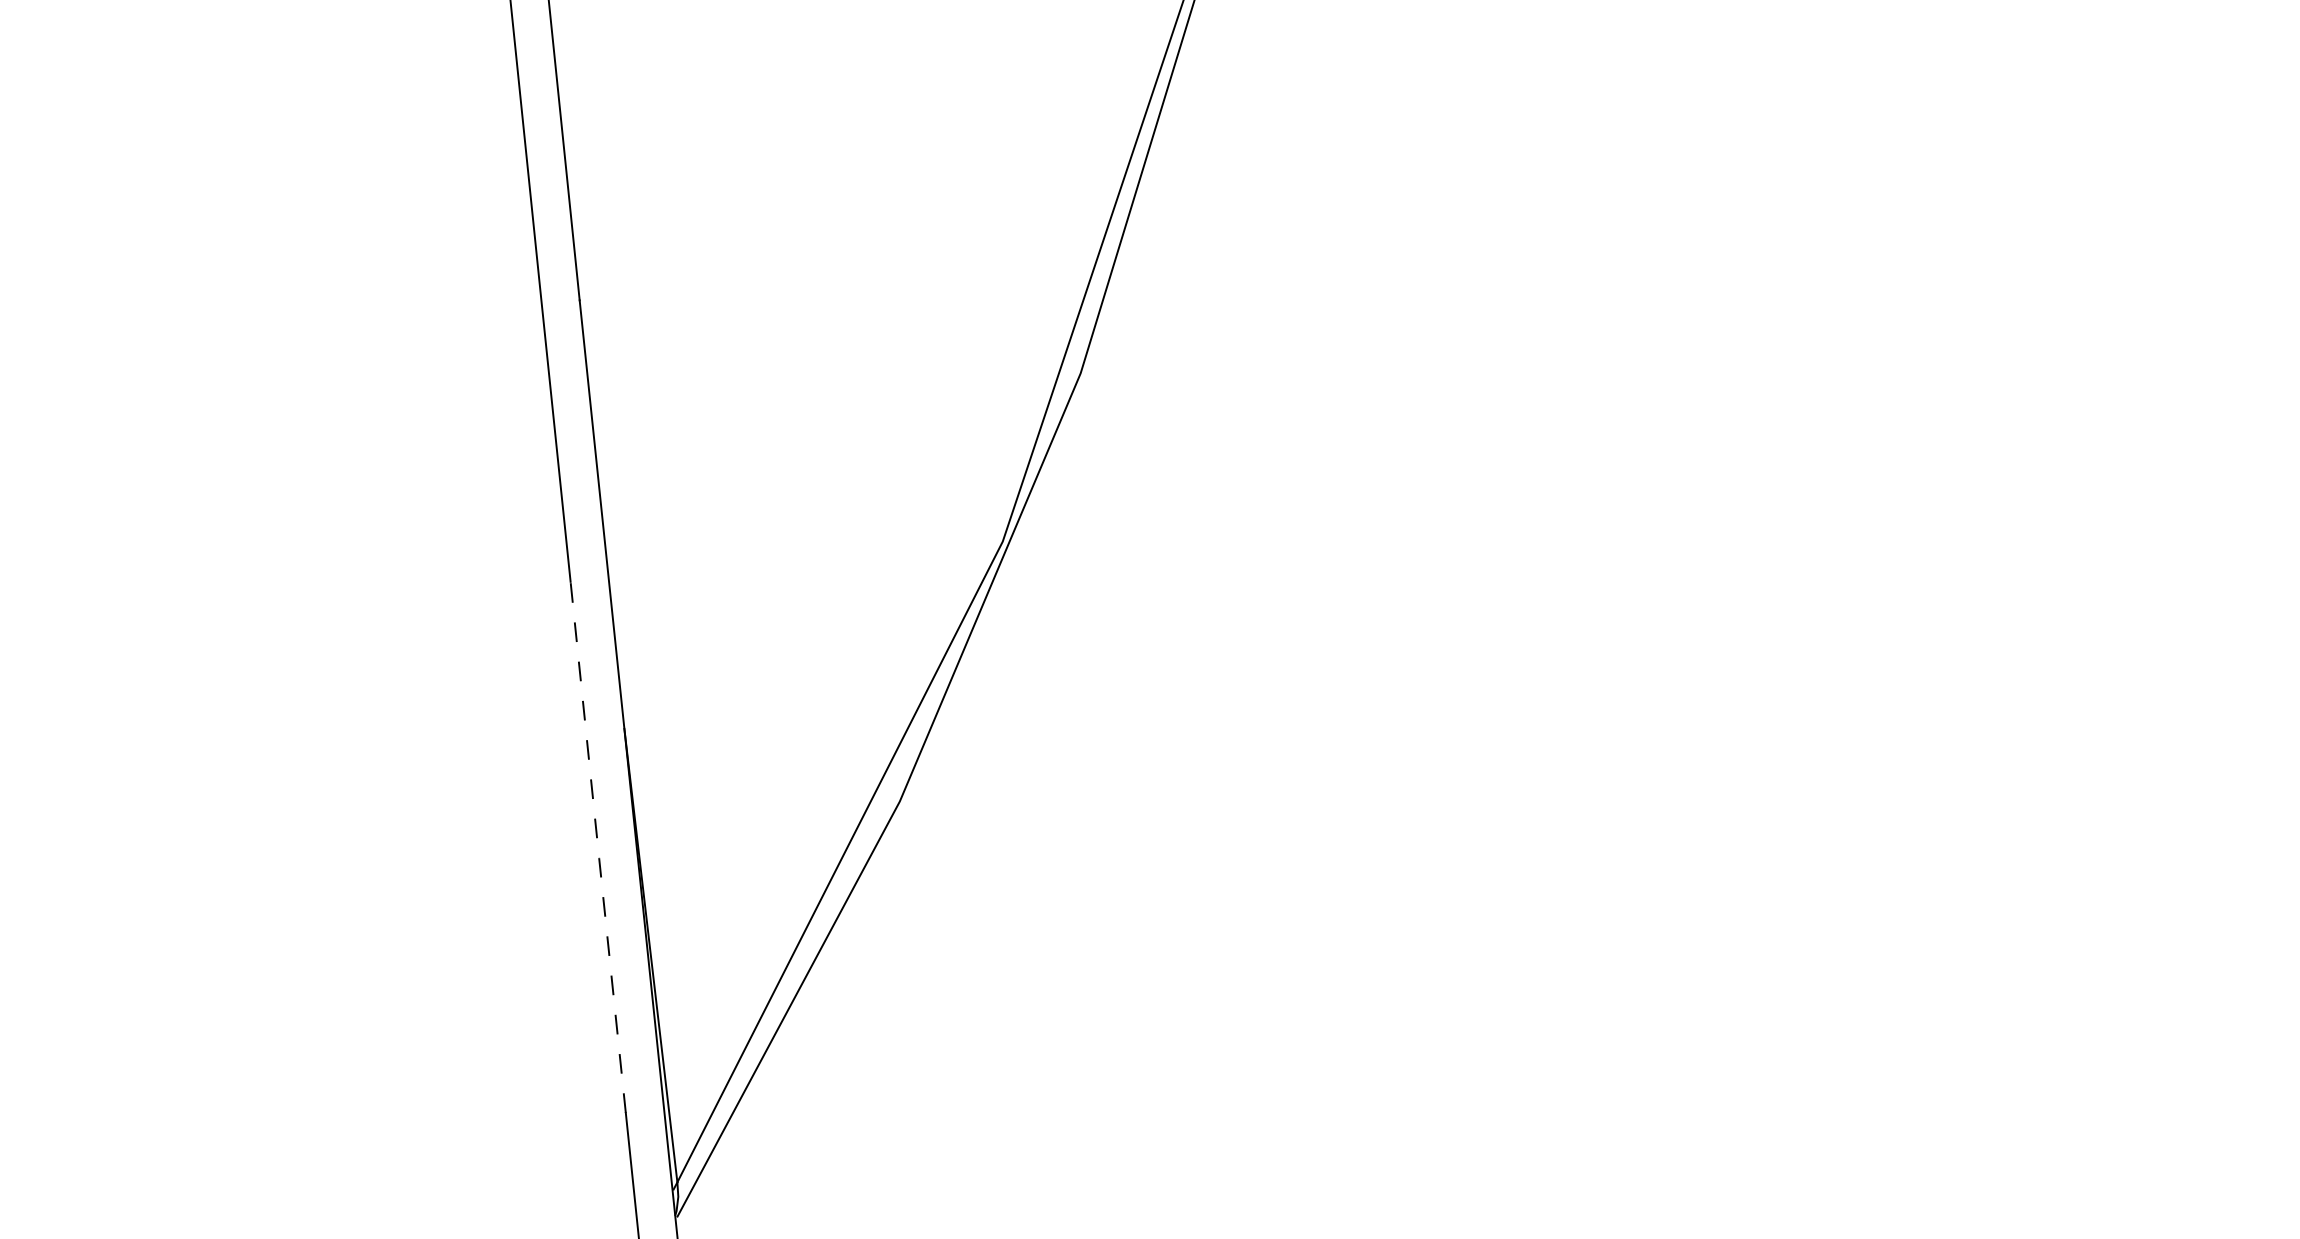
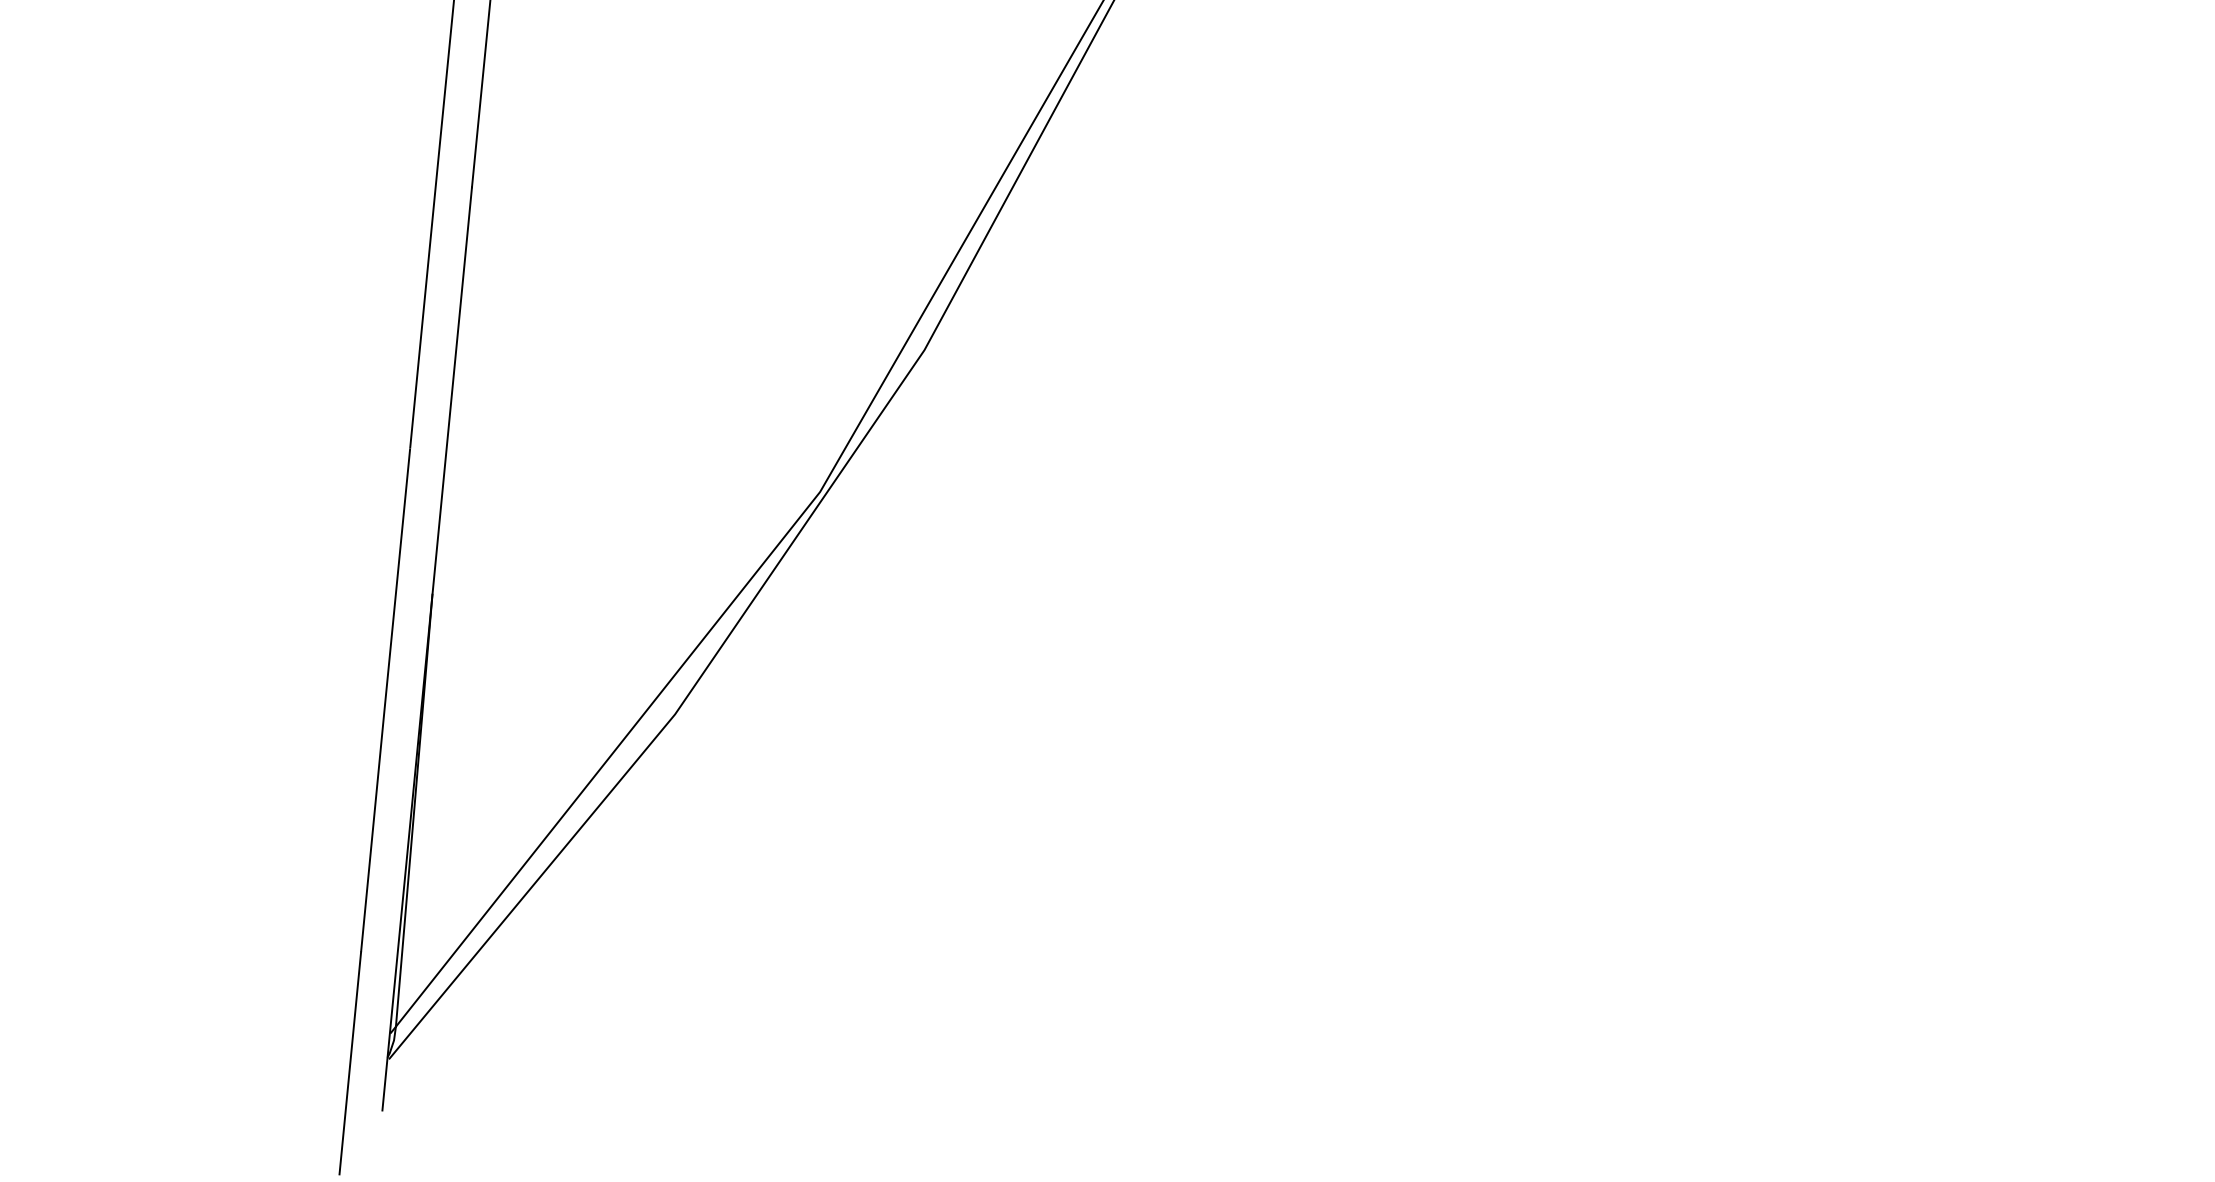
line: (598, 847) -> (385, 700), dashed -> solid

